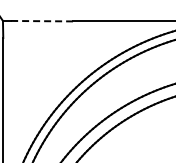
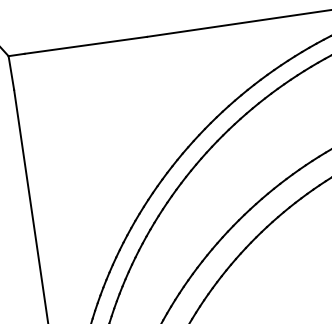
line: (42, 21) -> (86, 45), dashed -> solid

